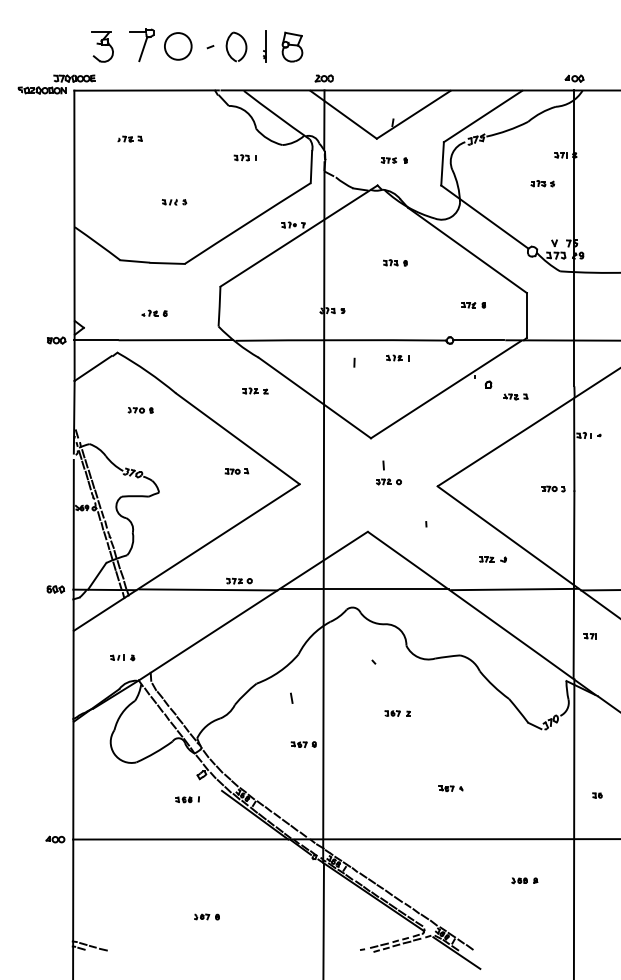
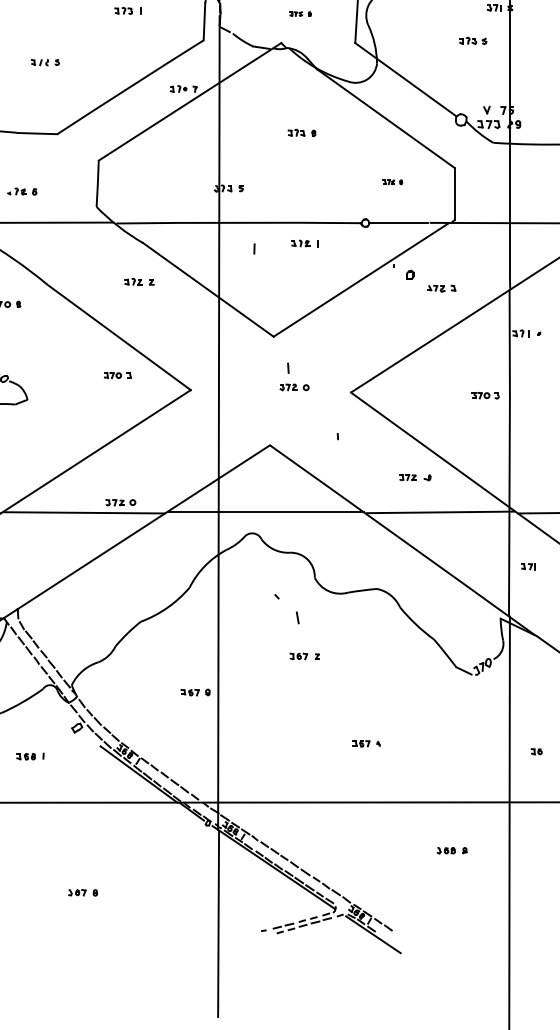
part: (393, 160) -> (299, 14), size x0.7
part: (473, 305) -> (392, 182), size x0.7
line: (291, 697) -> (297, 616), moved
part: (187, 799) -> (30, 756), moved

